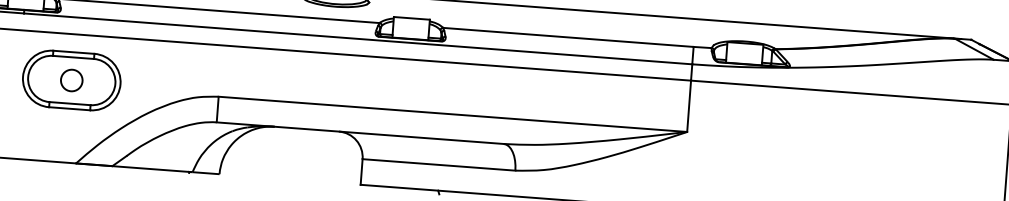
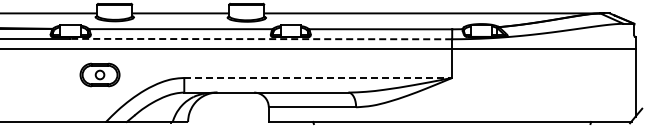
line: (357, 39) -> (260, 39), solid -> dashed
part: (70, 79) -> (99, 74), size x0.7
line: (453, 113) -> (318, 77), solid -> dashed

